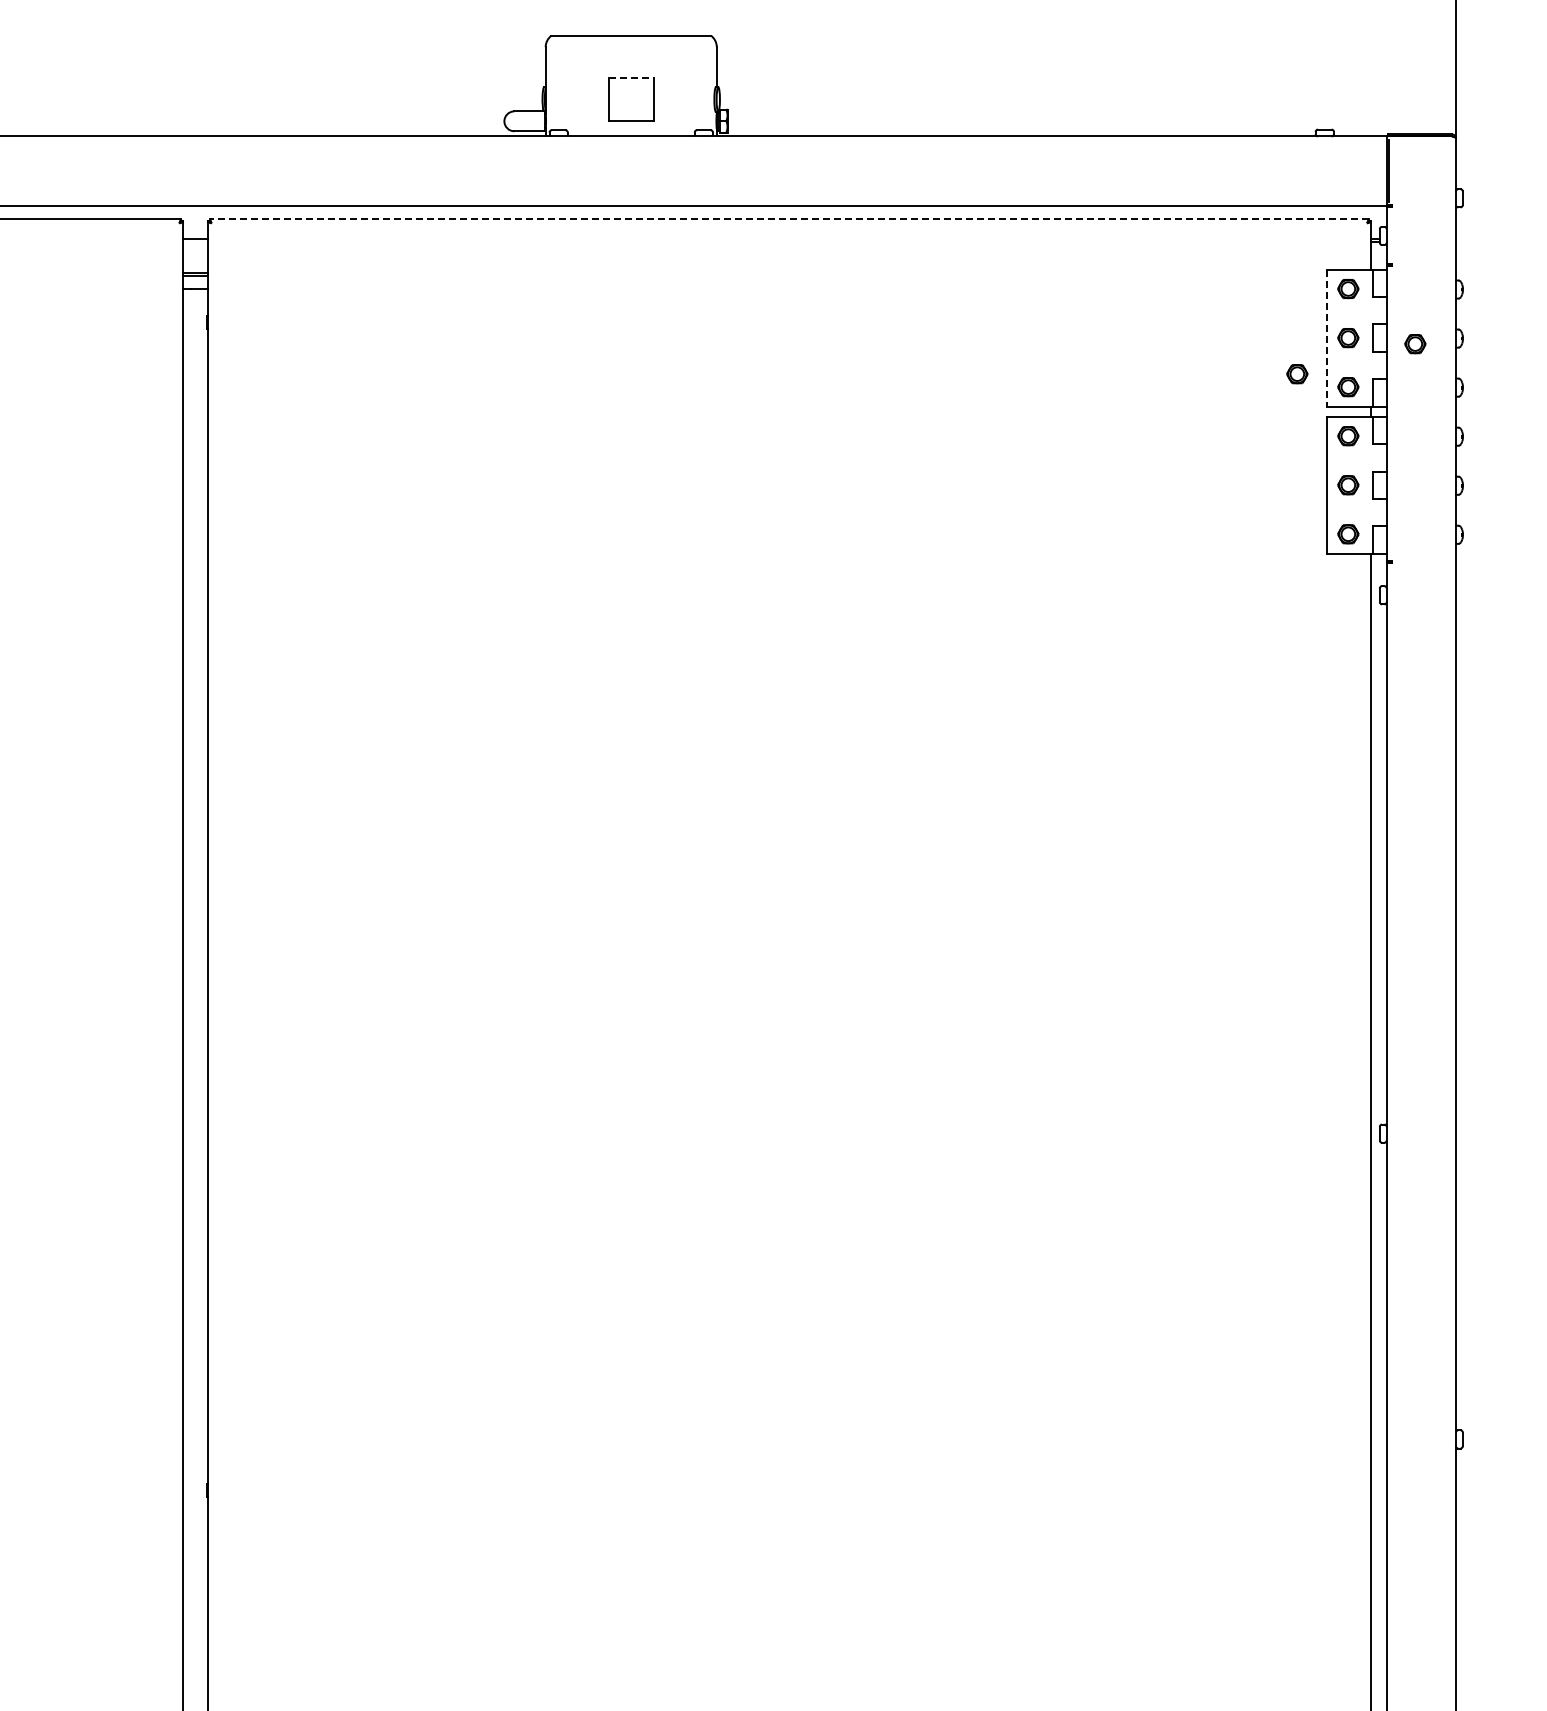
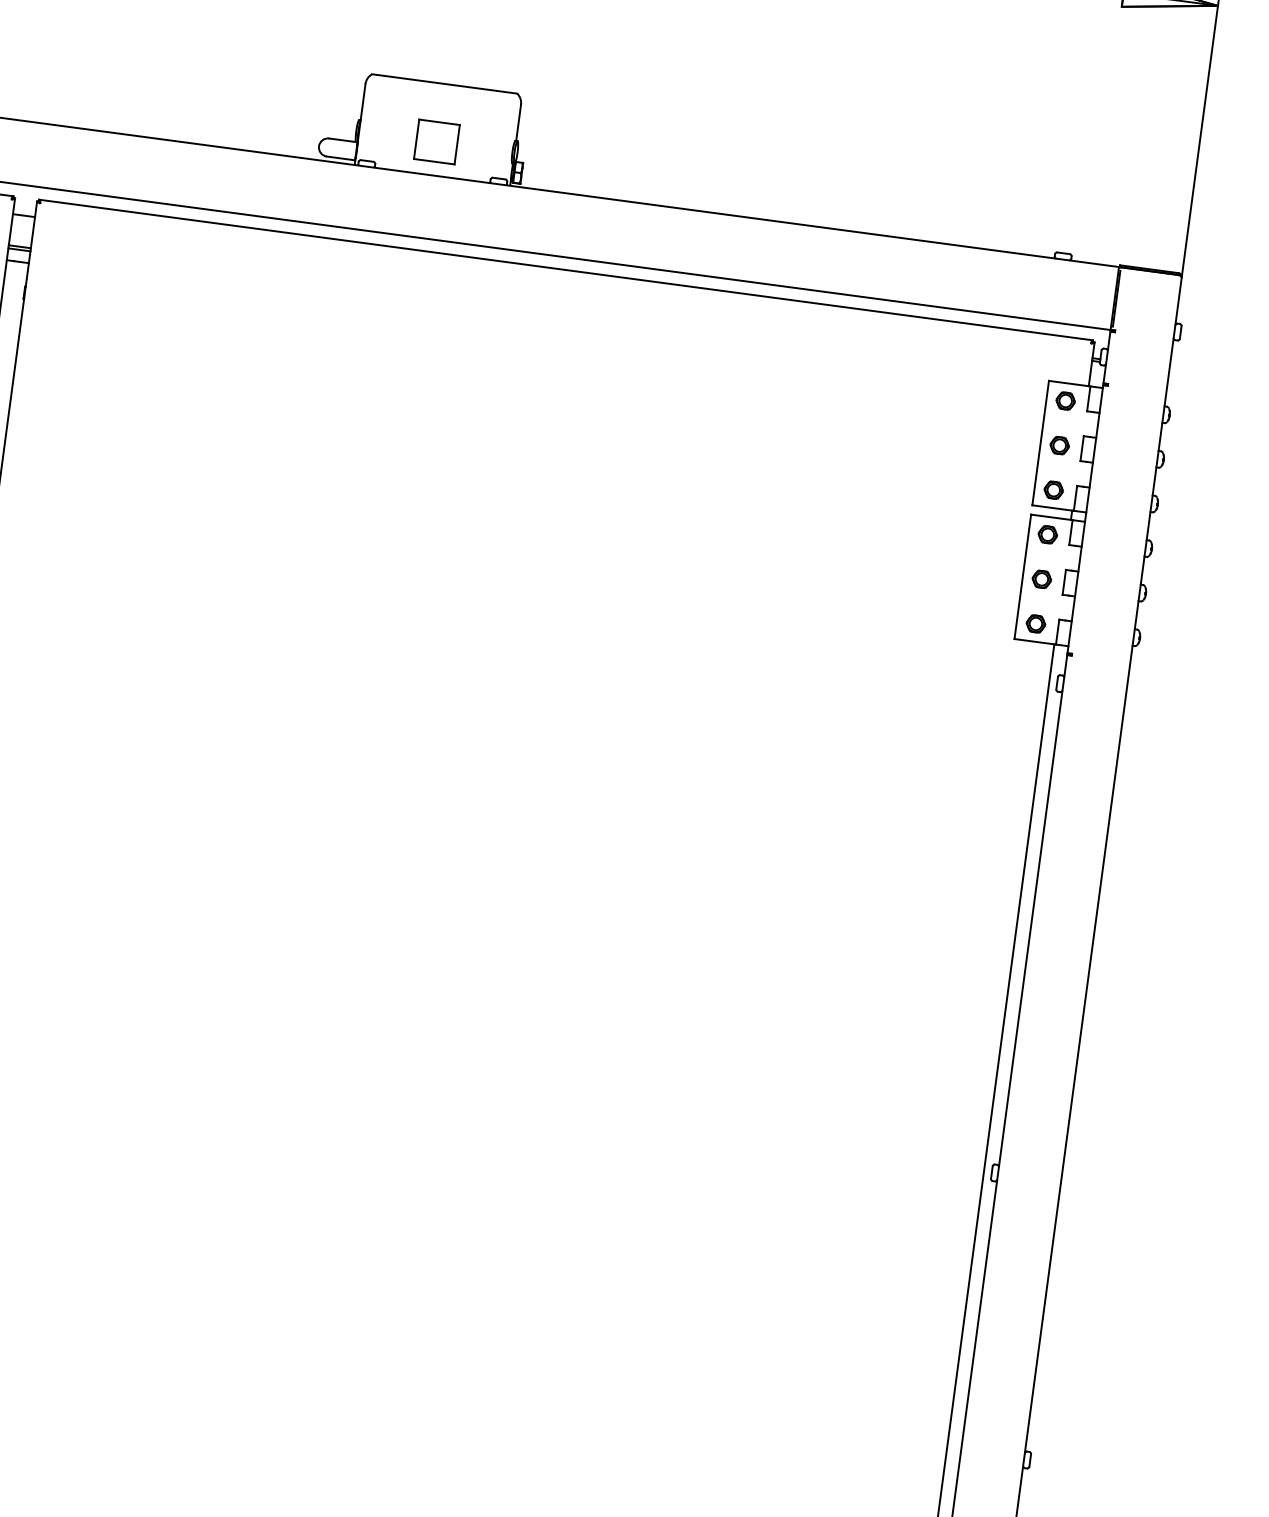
line: (631, 77) -> (439, 121), dashed -> solid
line: (789, 219) -> (566, 270), dashed -> solid
line: (1327, 338) -> (1040, 443), dashed -> solid
part: (1415, 344) -> (1119, 459), removed
part: (1297, 374) -> (1009, 472), removed

